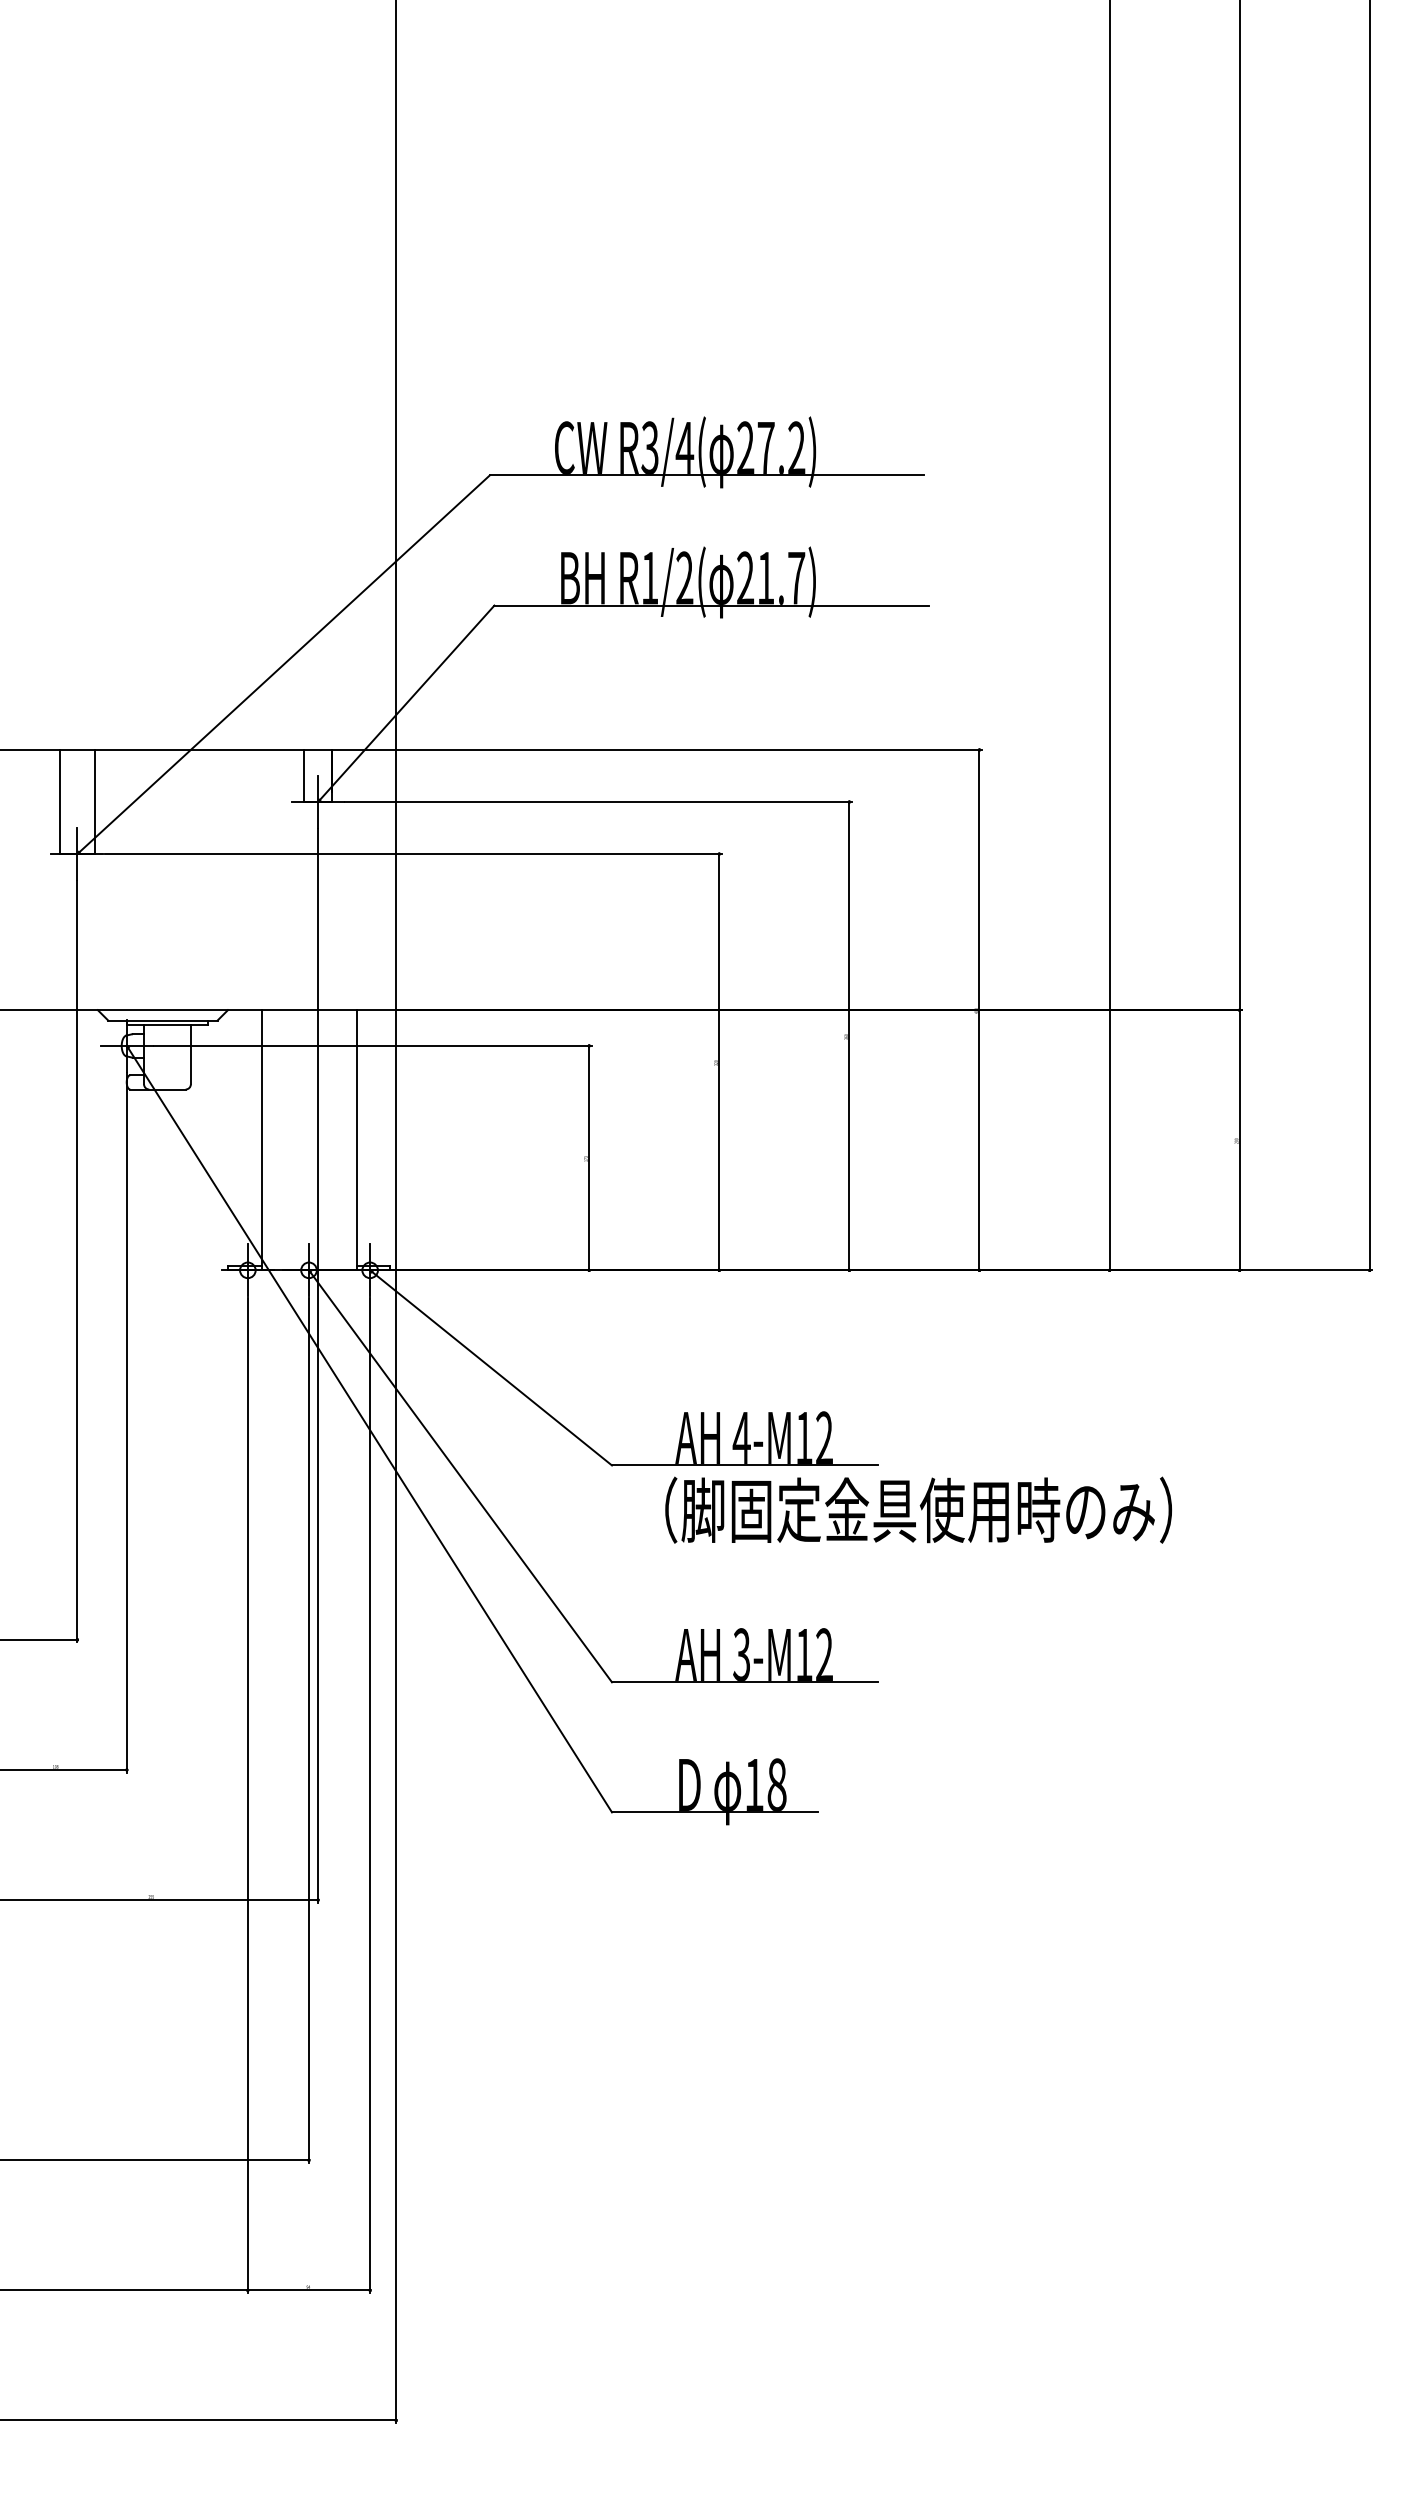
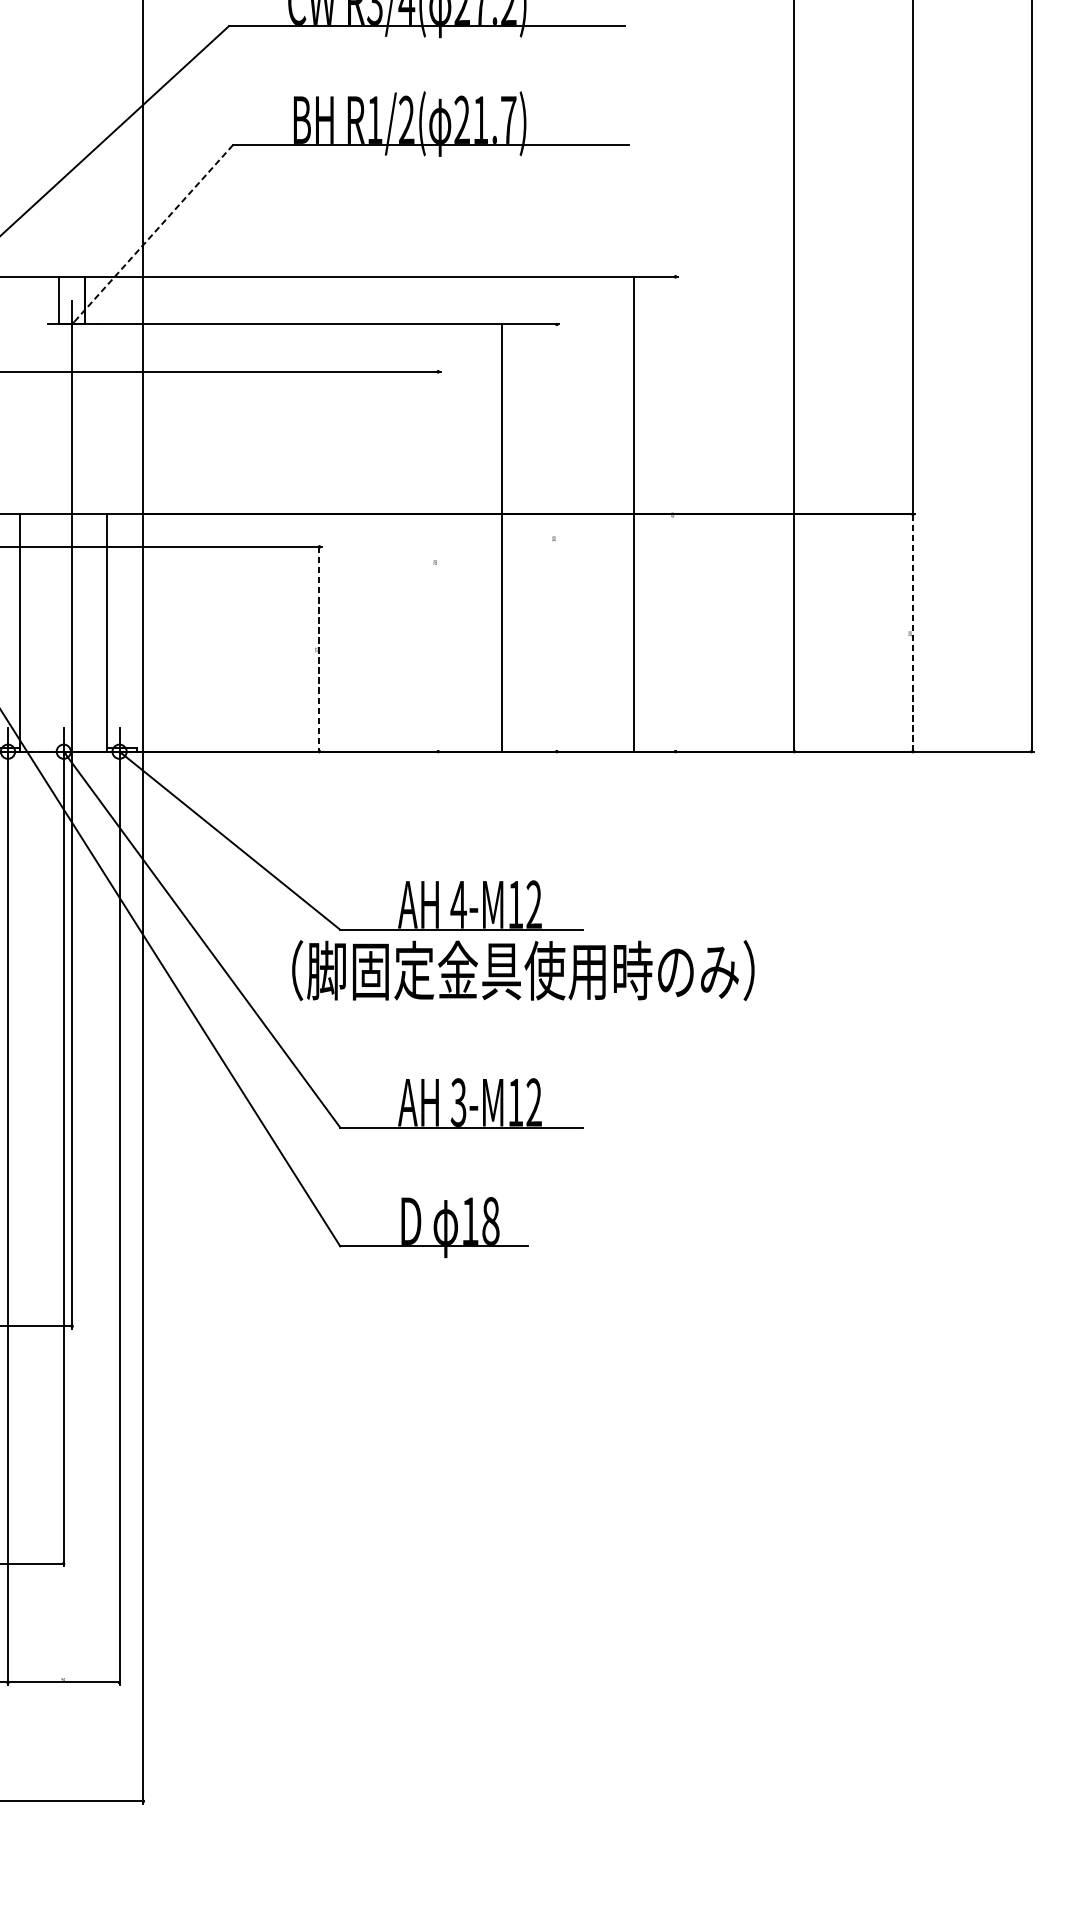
line: (406, 703) -> (152, 234), solid -> dashed
line: (979, 1009) -> (633, 513), moved
line: (849, 1036) -> (502, 538), moved
line: (719, 1062) -> (438, 562), removed
line: (1239, 1139) -> (912, 632), solid -> dashed
line: (589, 1158) -> (319, 649), solid -> dashed
text: (918, 1509) -> (523, 969), moved

